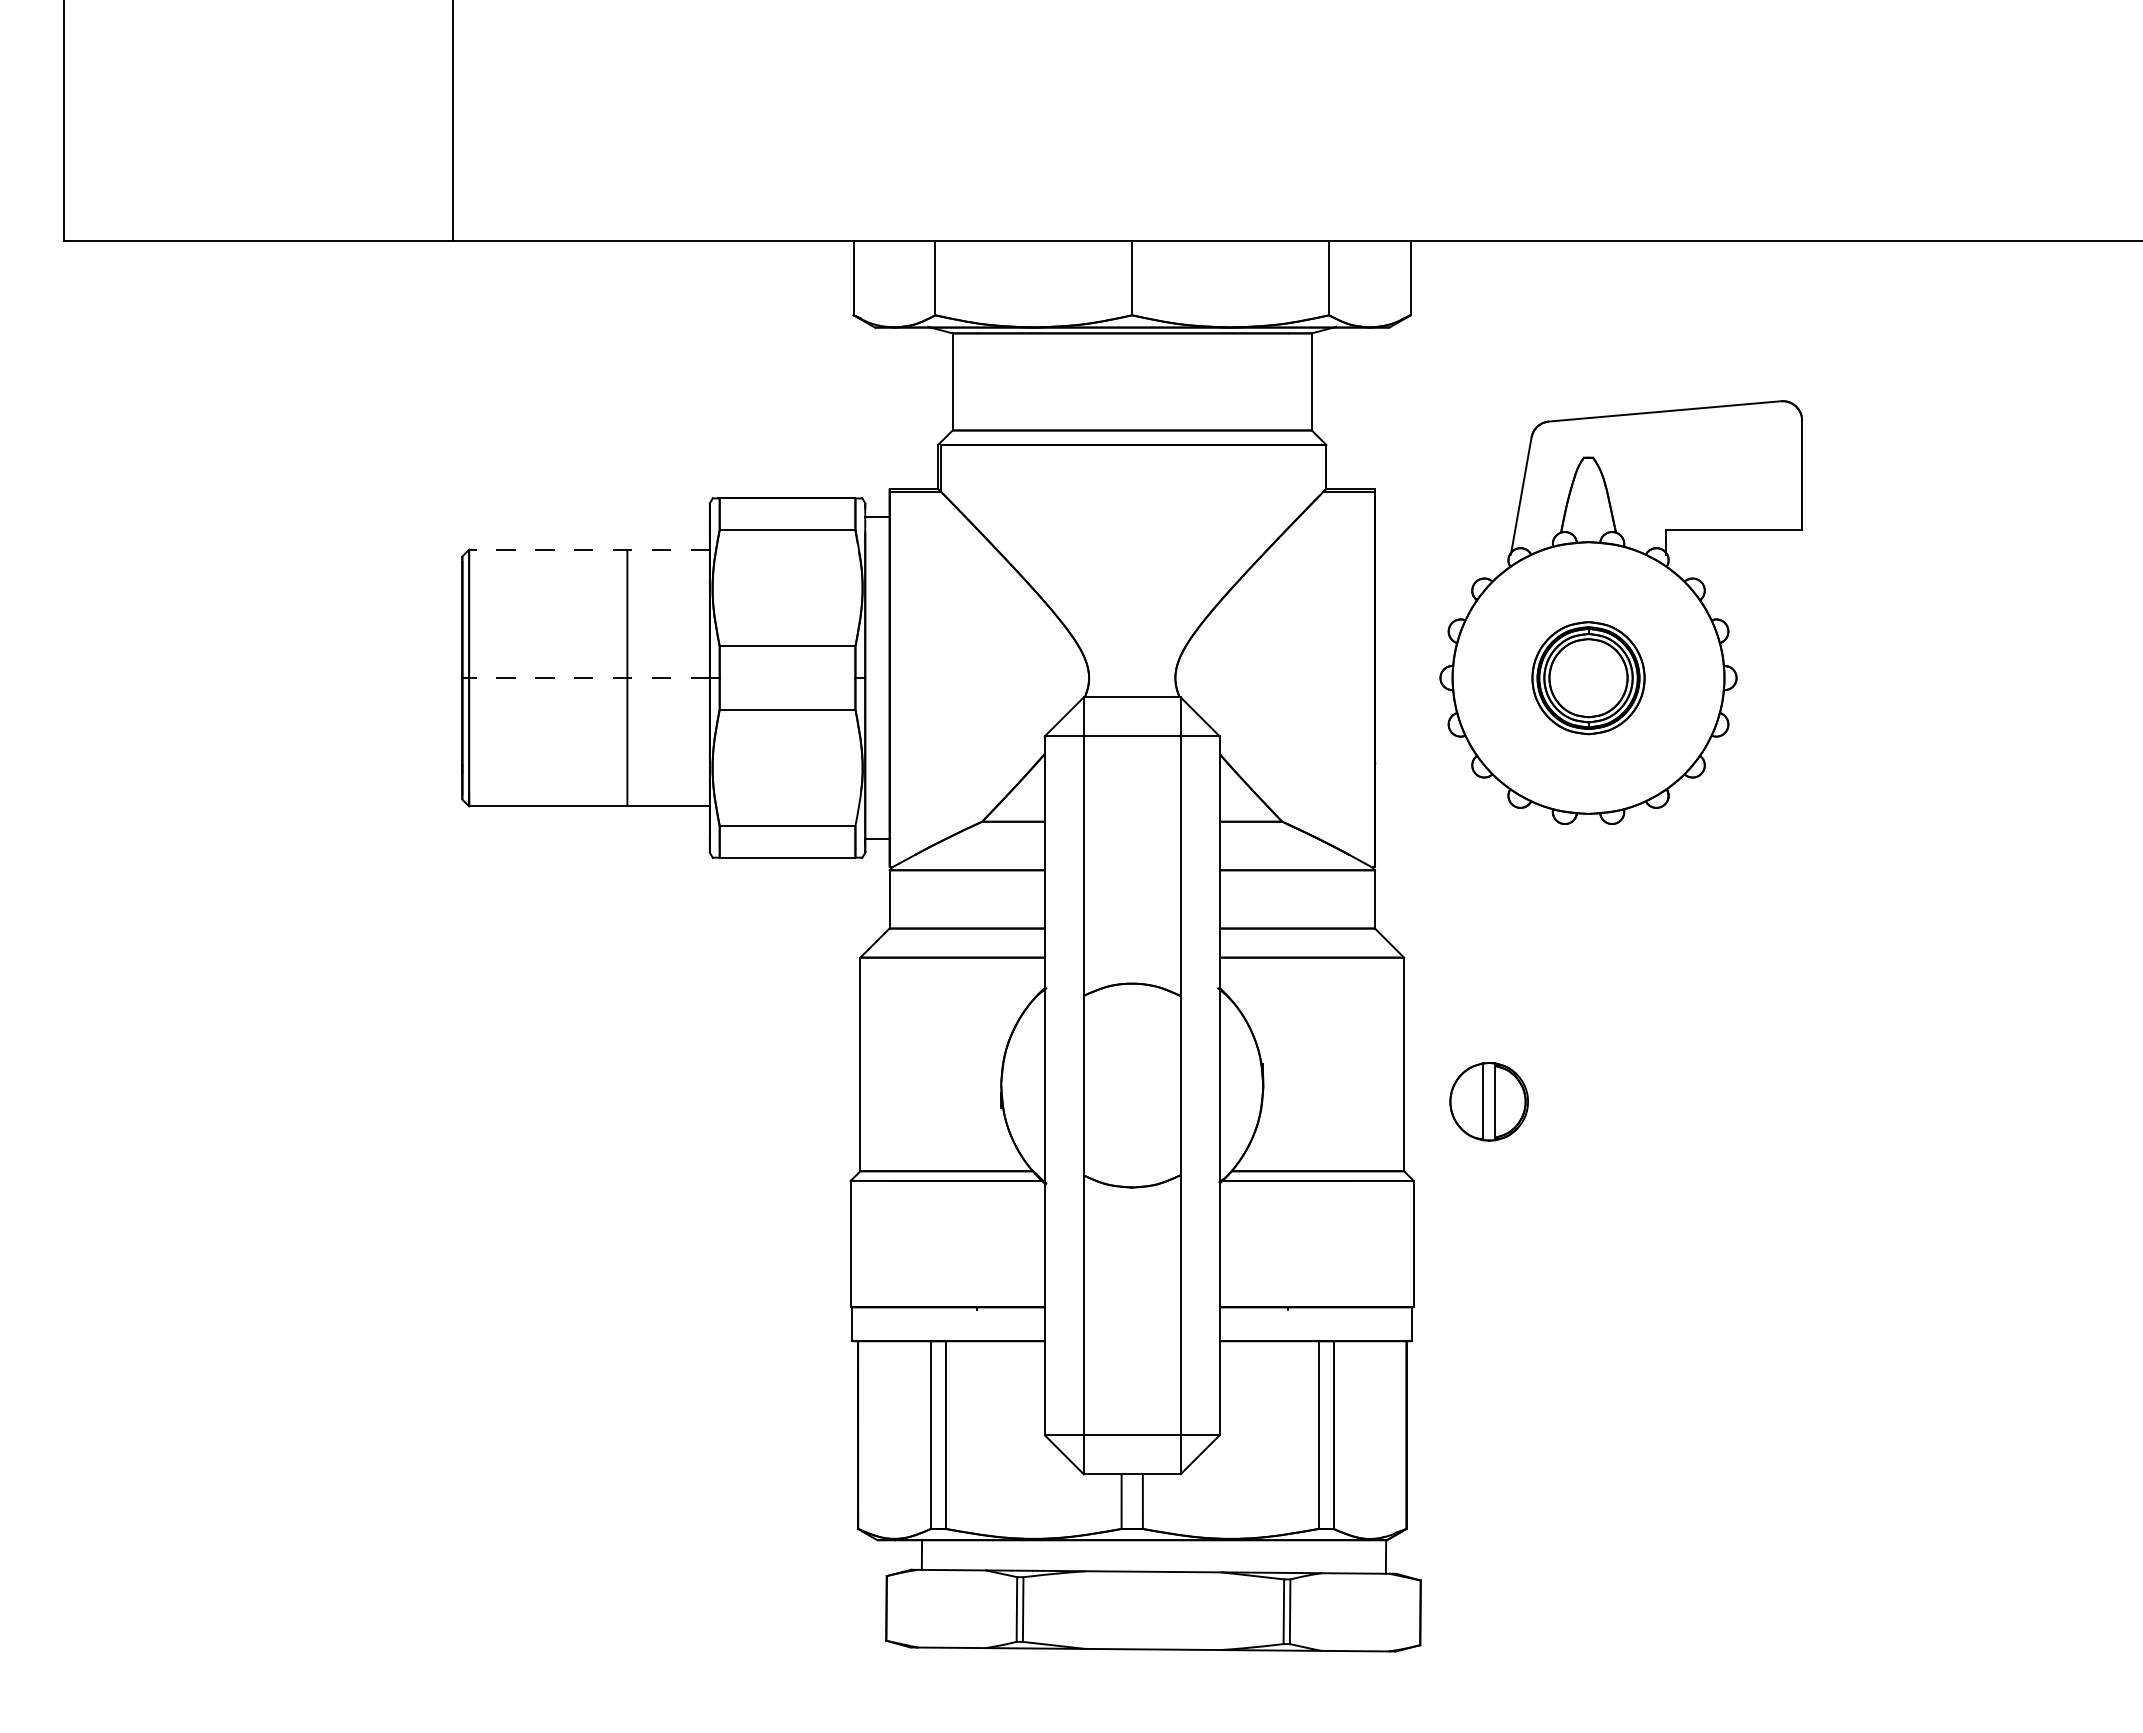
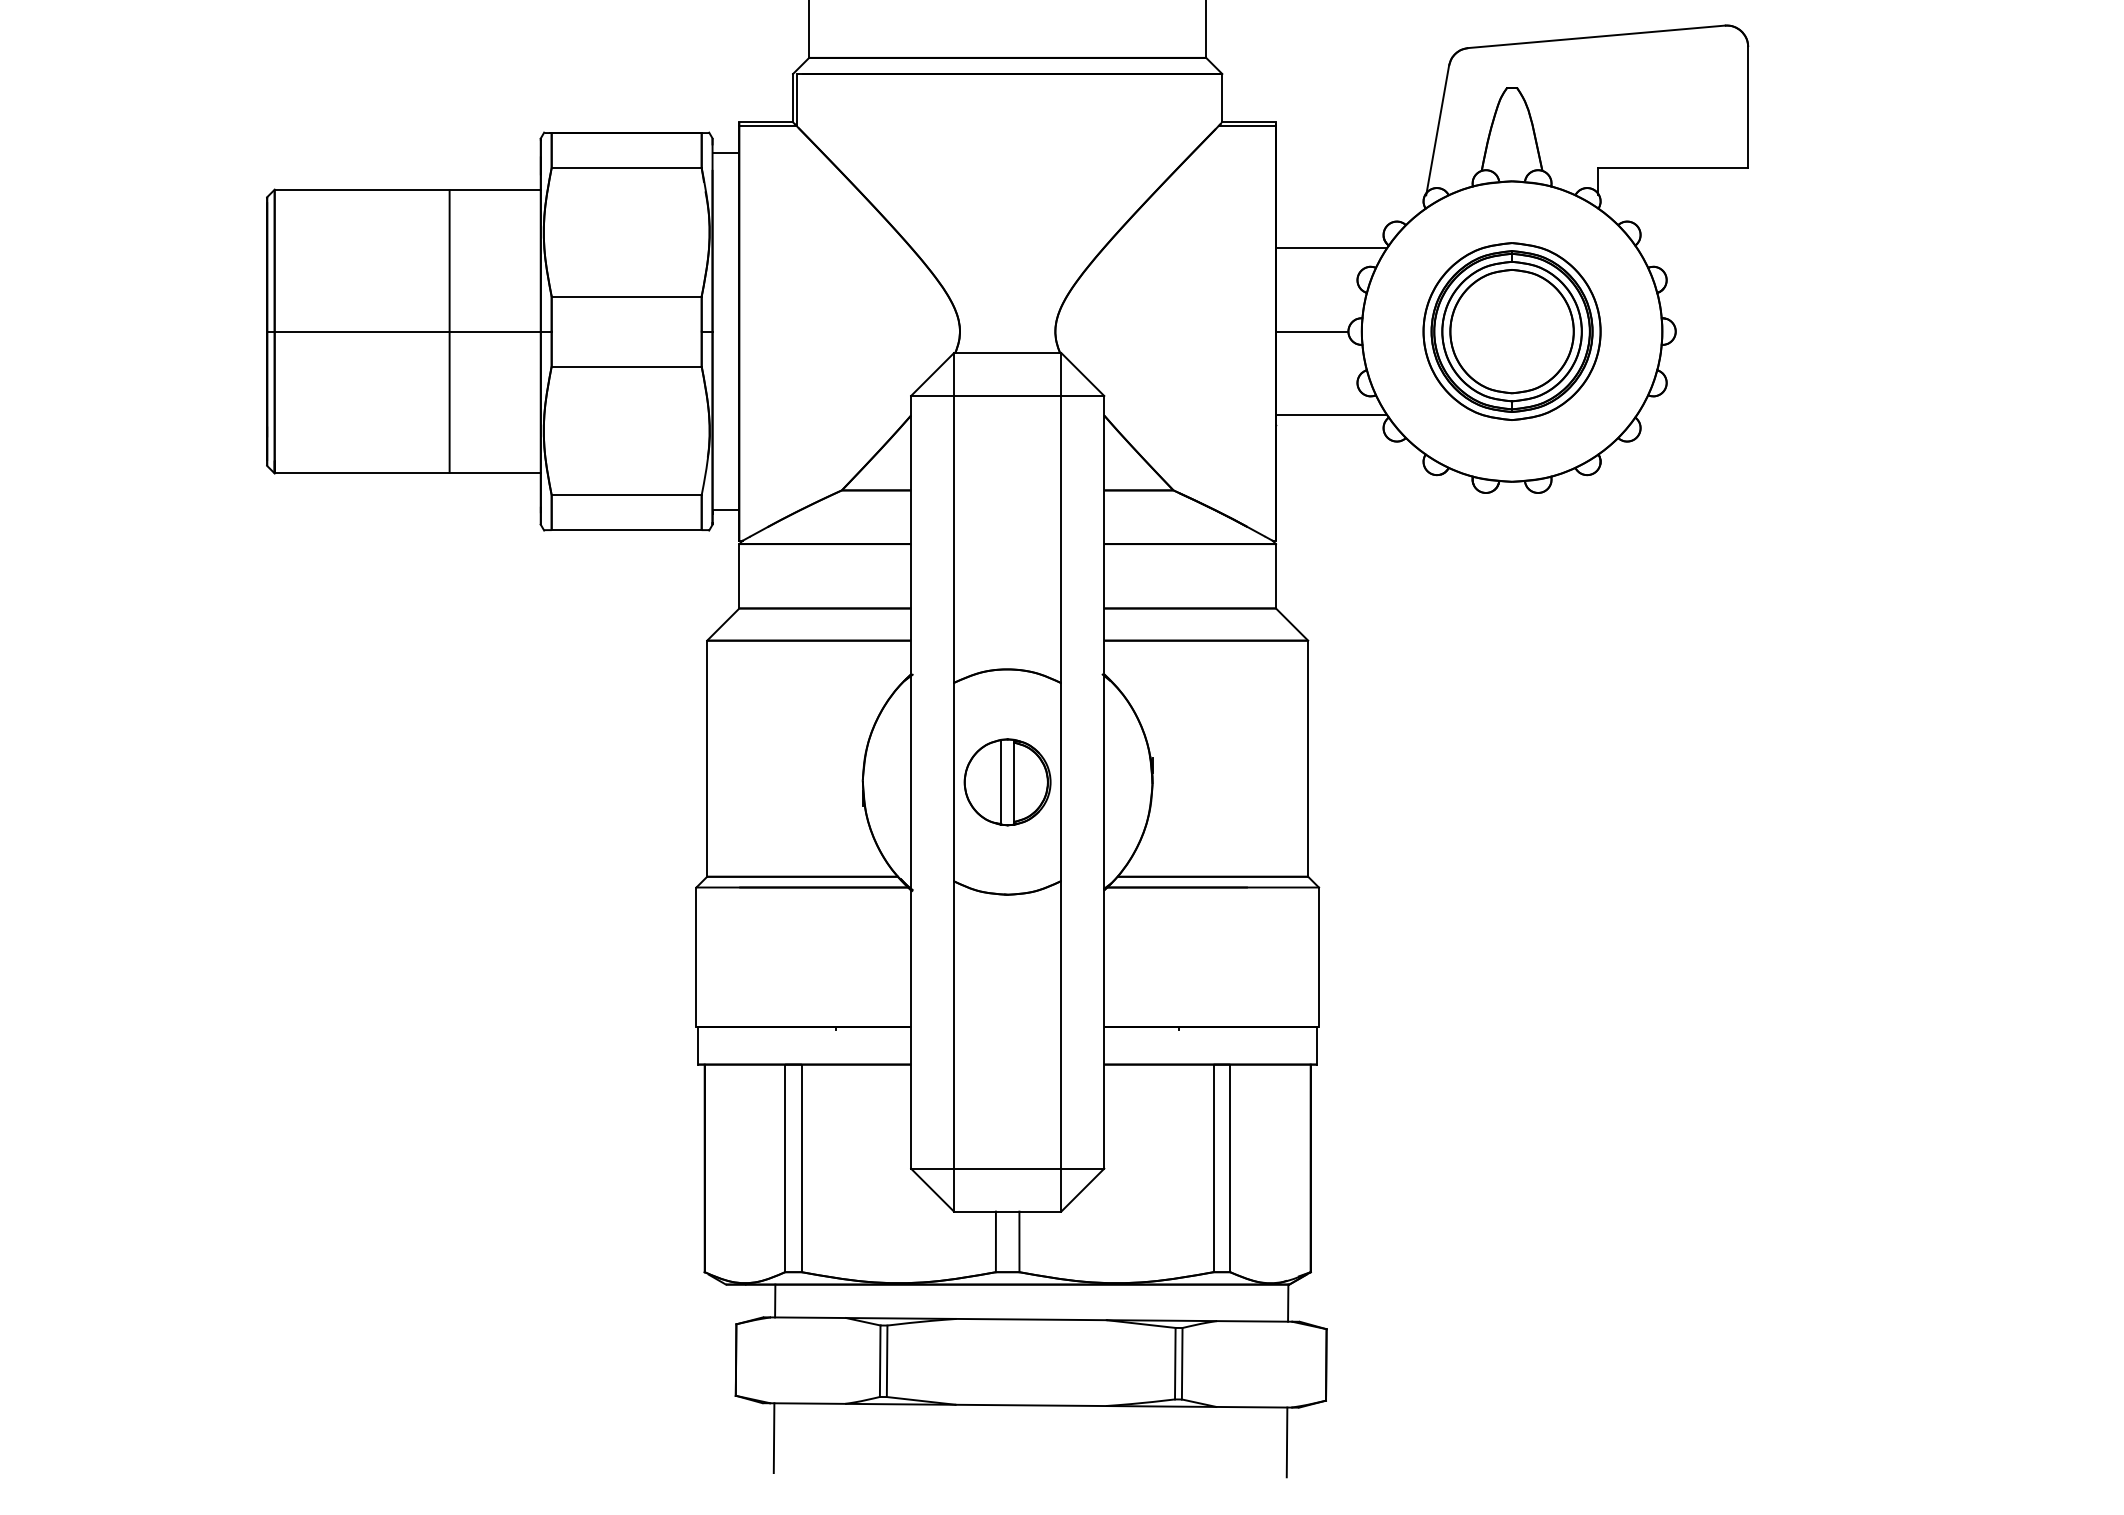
line: (589, 549) -> (407, 189), dashed -> solid
line: (1424, 602) -> (1330, 248), added
line: (589, 678) -> (407, 332), dashed -> solid
line: (1407, 678) -> (1311, 332), added
part: (1588, 678) -> (1512, 332), size x1.43
line: (1424, 753) -> (1330, 414), added
part: (1488, 1101) -> (1006, 781), moved
line: (920, 1678) -> (773, 1437), added
line: (1384, 1682) -> (1286, 1441), added

